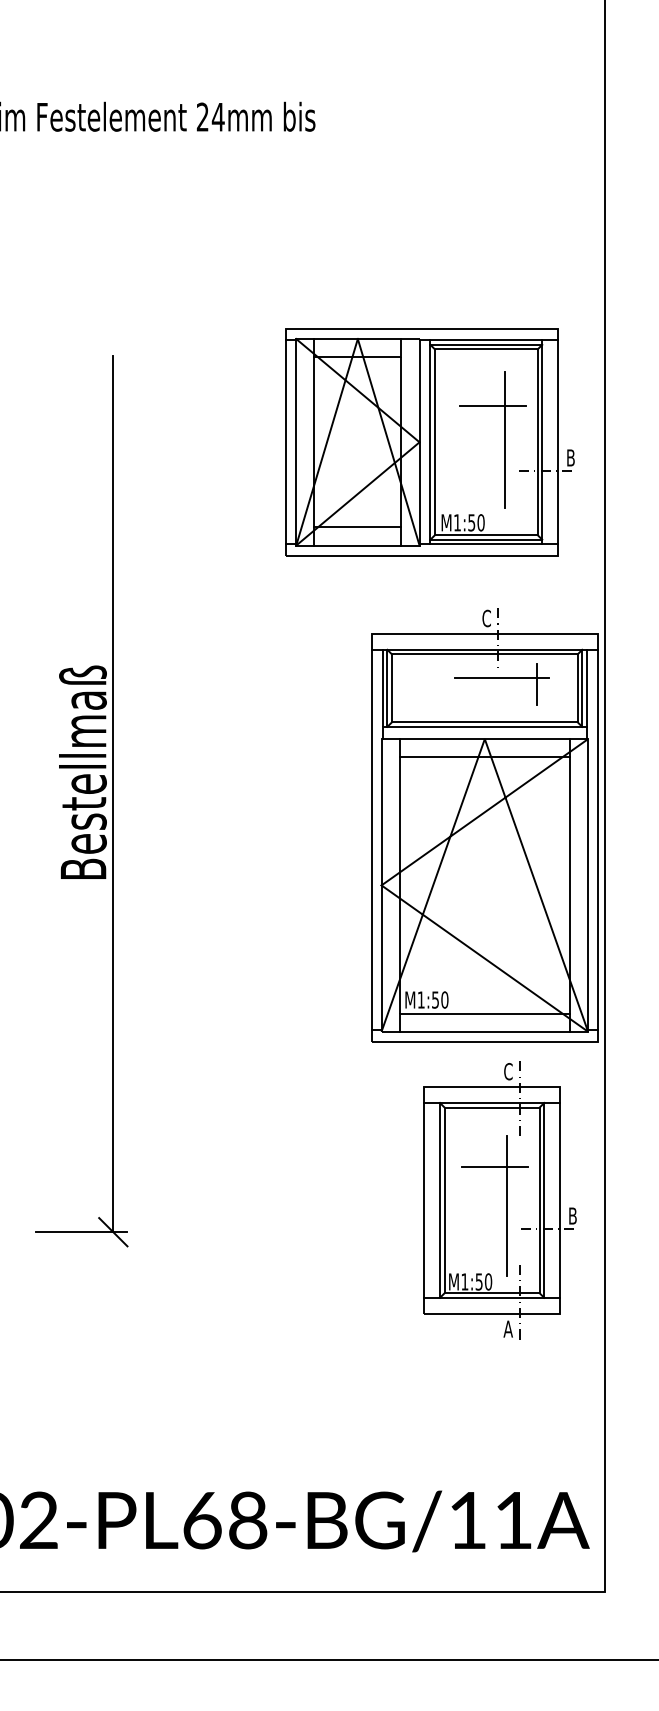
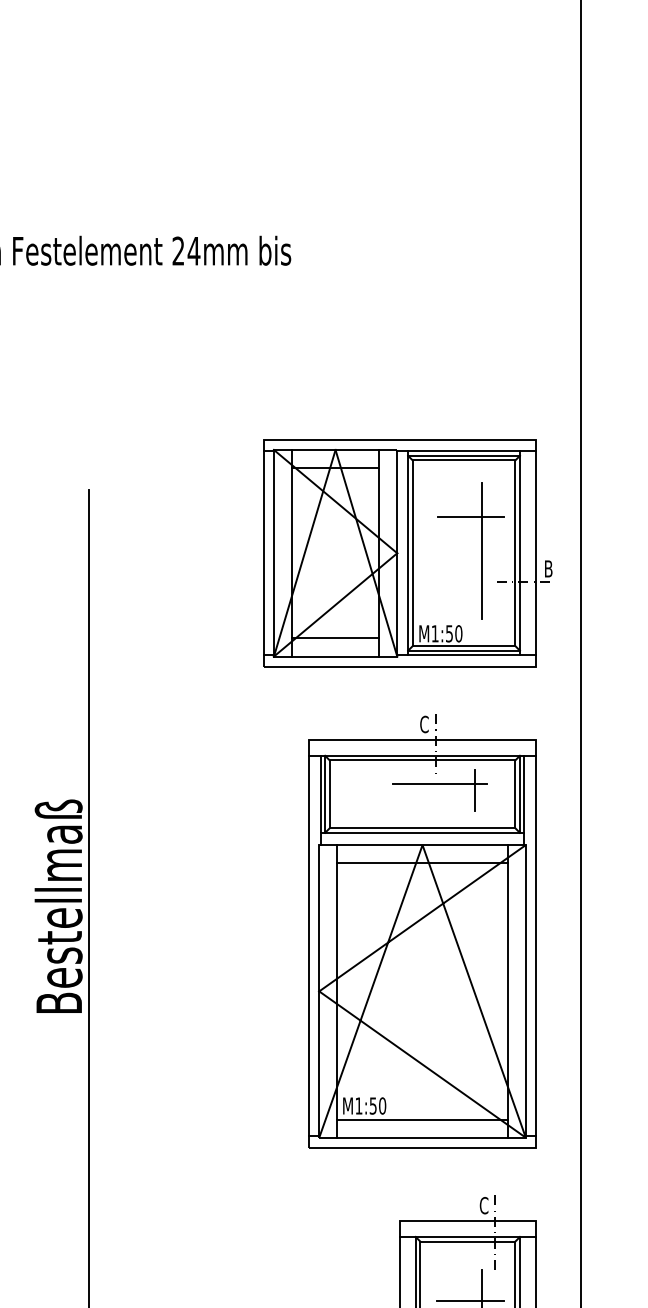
part: (429, 442) -> (407, 553), moved
part: (484, 825) -> (422, 931), moved

